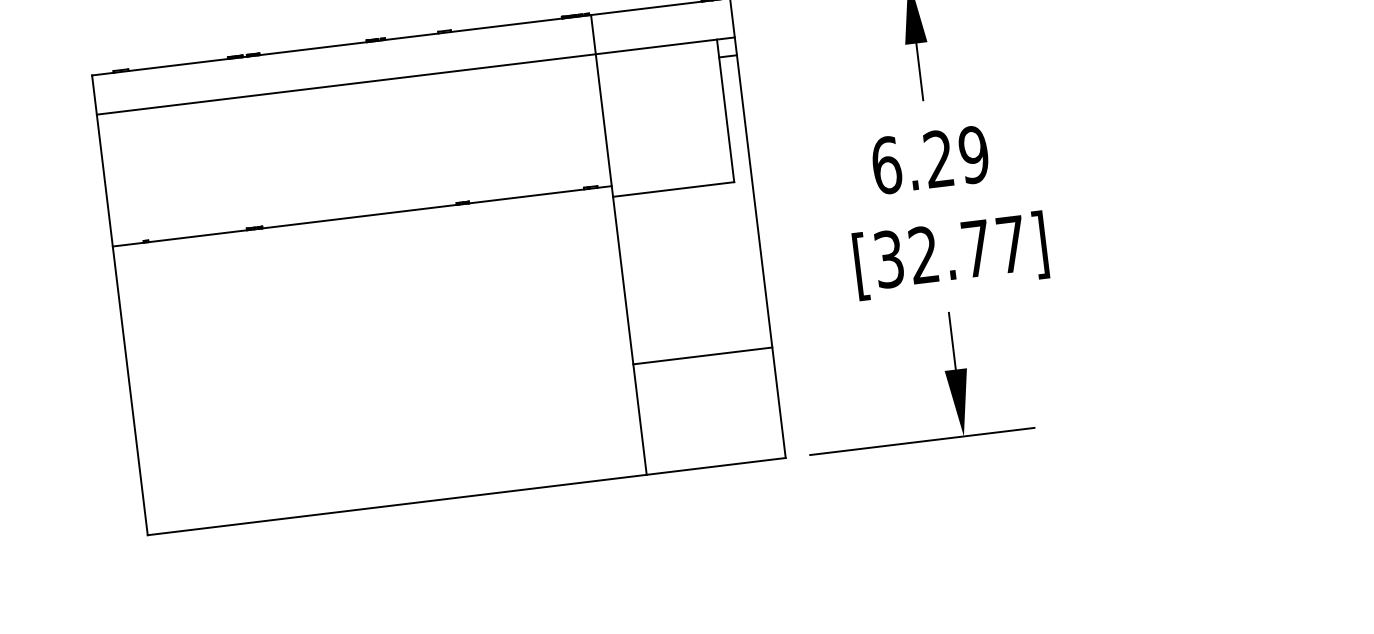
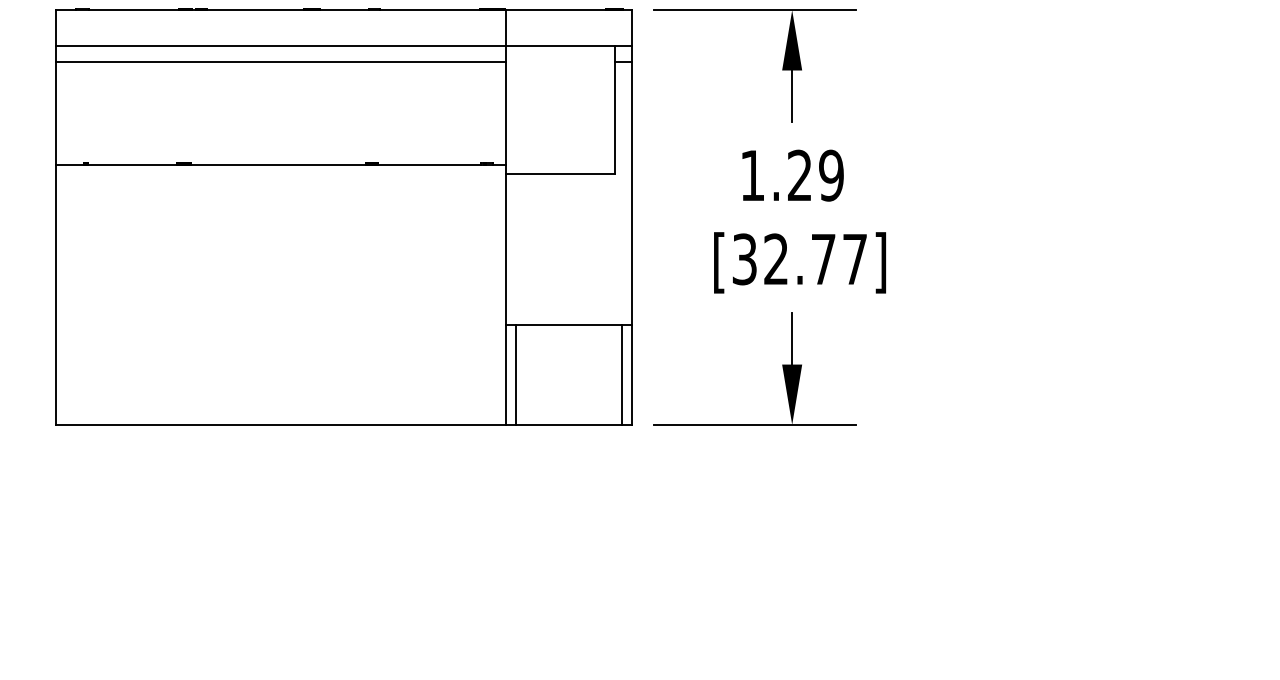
line: (348, 102) -> (281, 61), added
text: (886, 165) -> (752, 175), 6.29 -> 1.29
line: (767, 403) -> (621, 374), added
line: (650, 417) -> (515, 374), added

